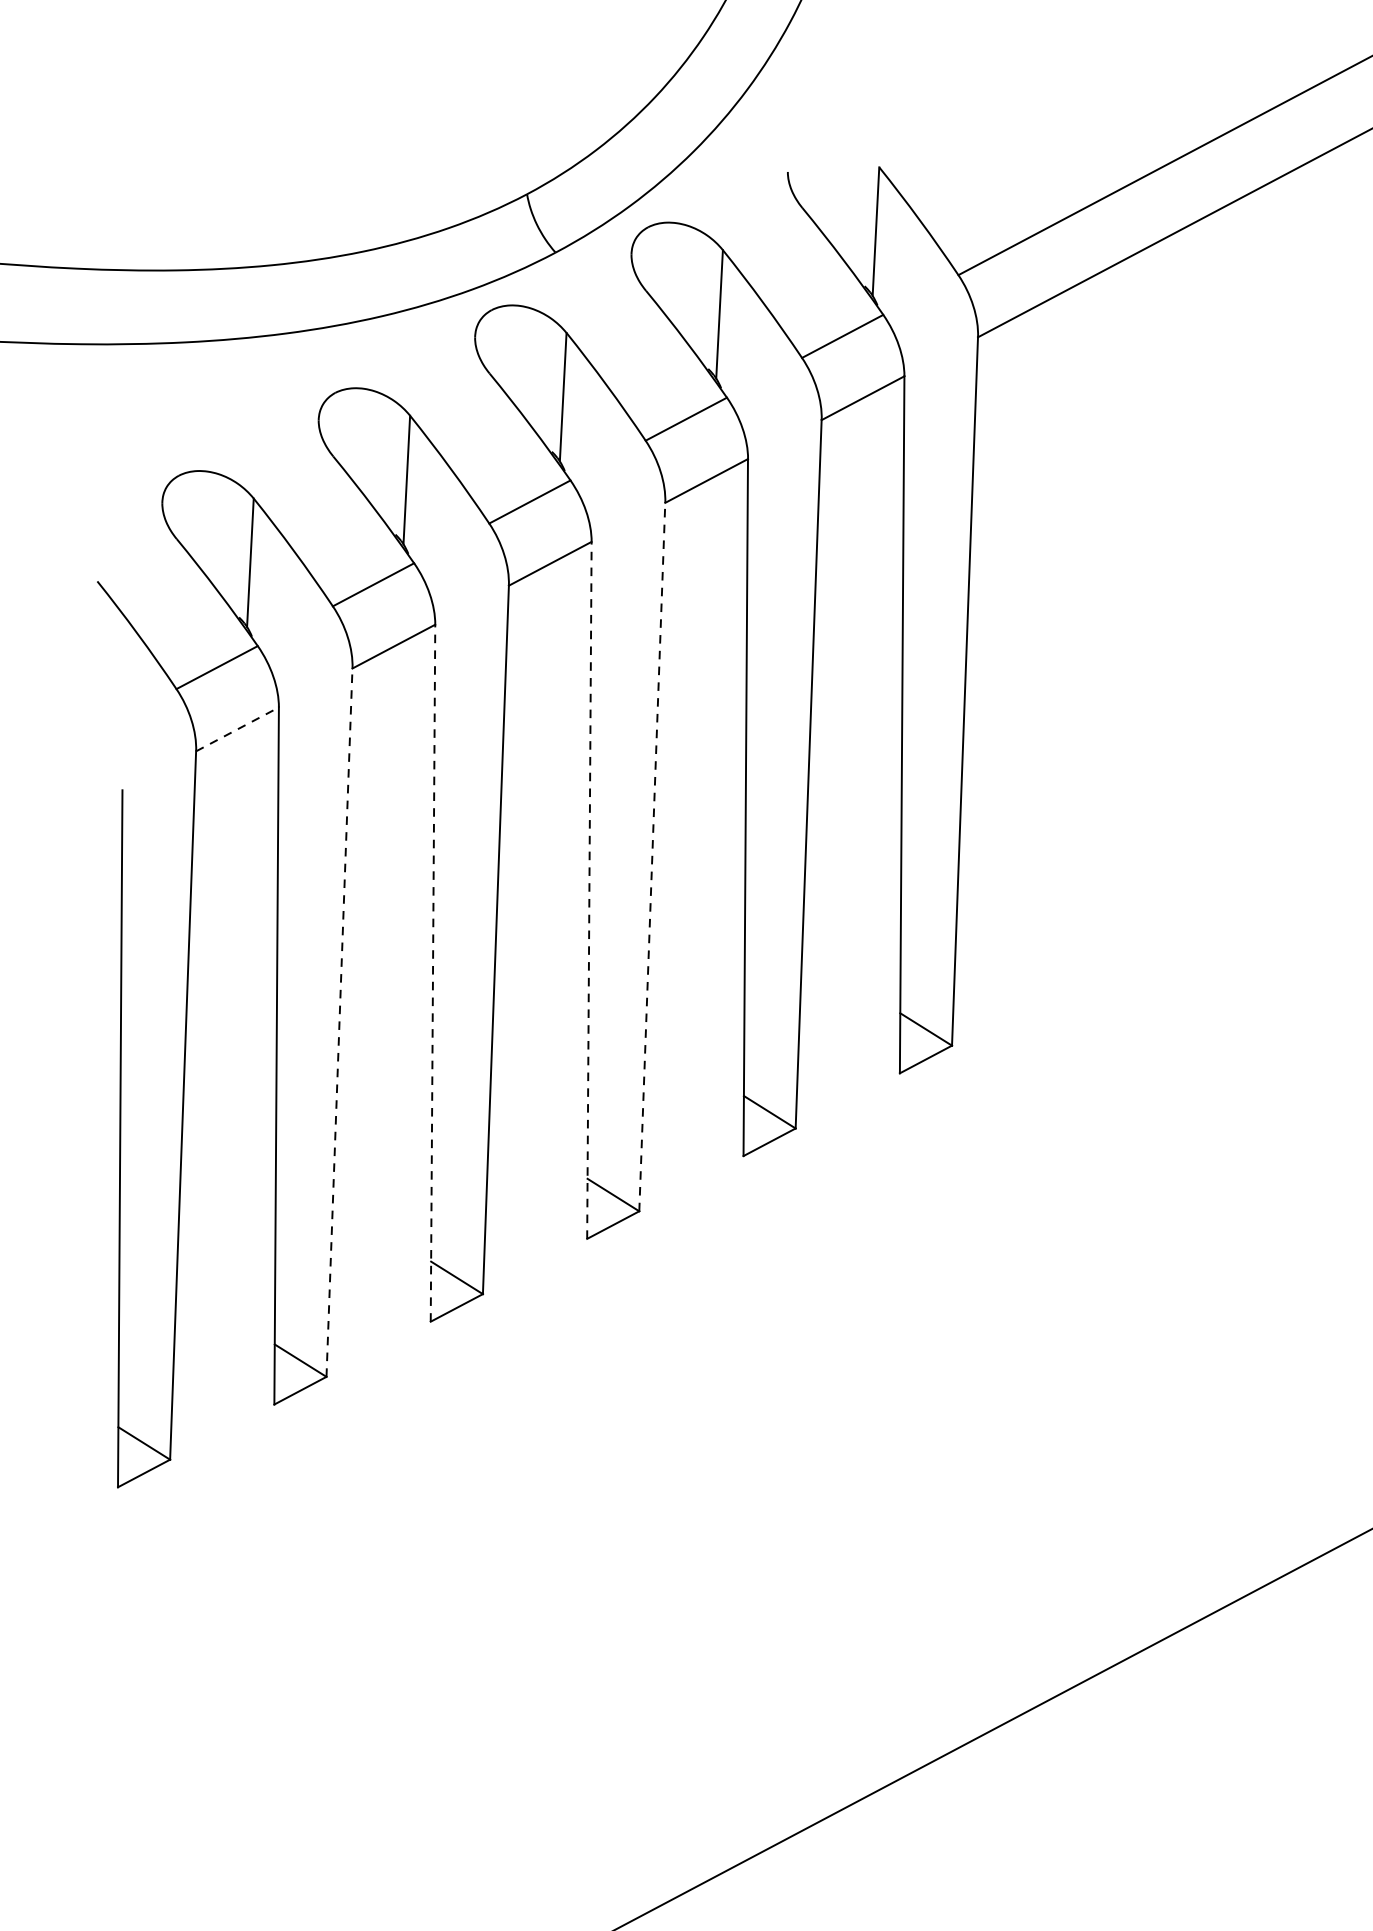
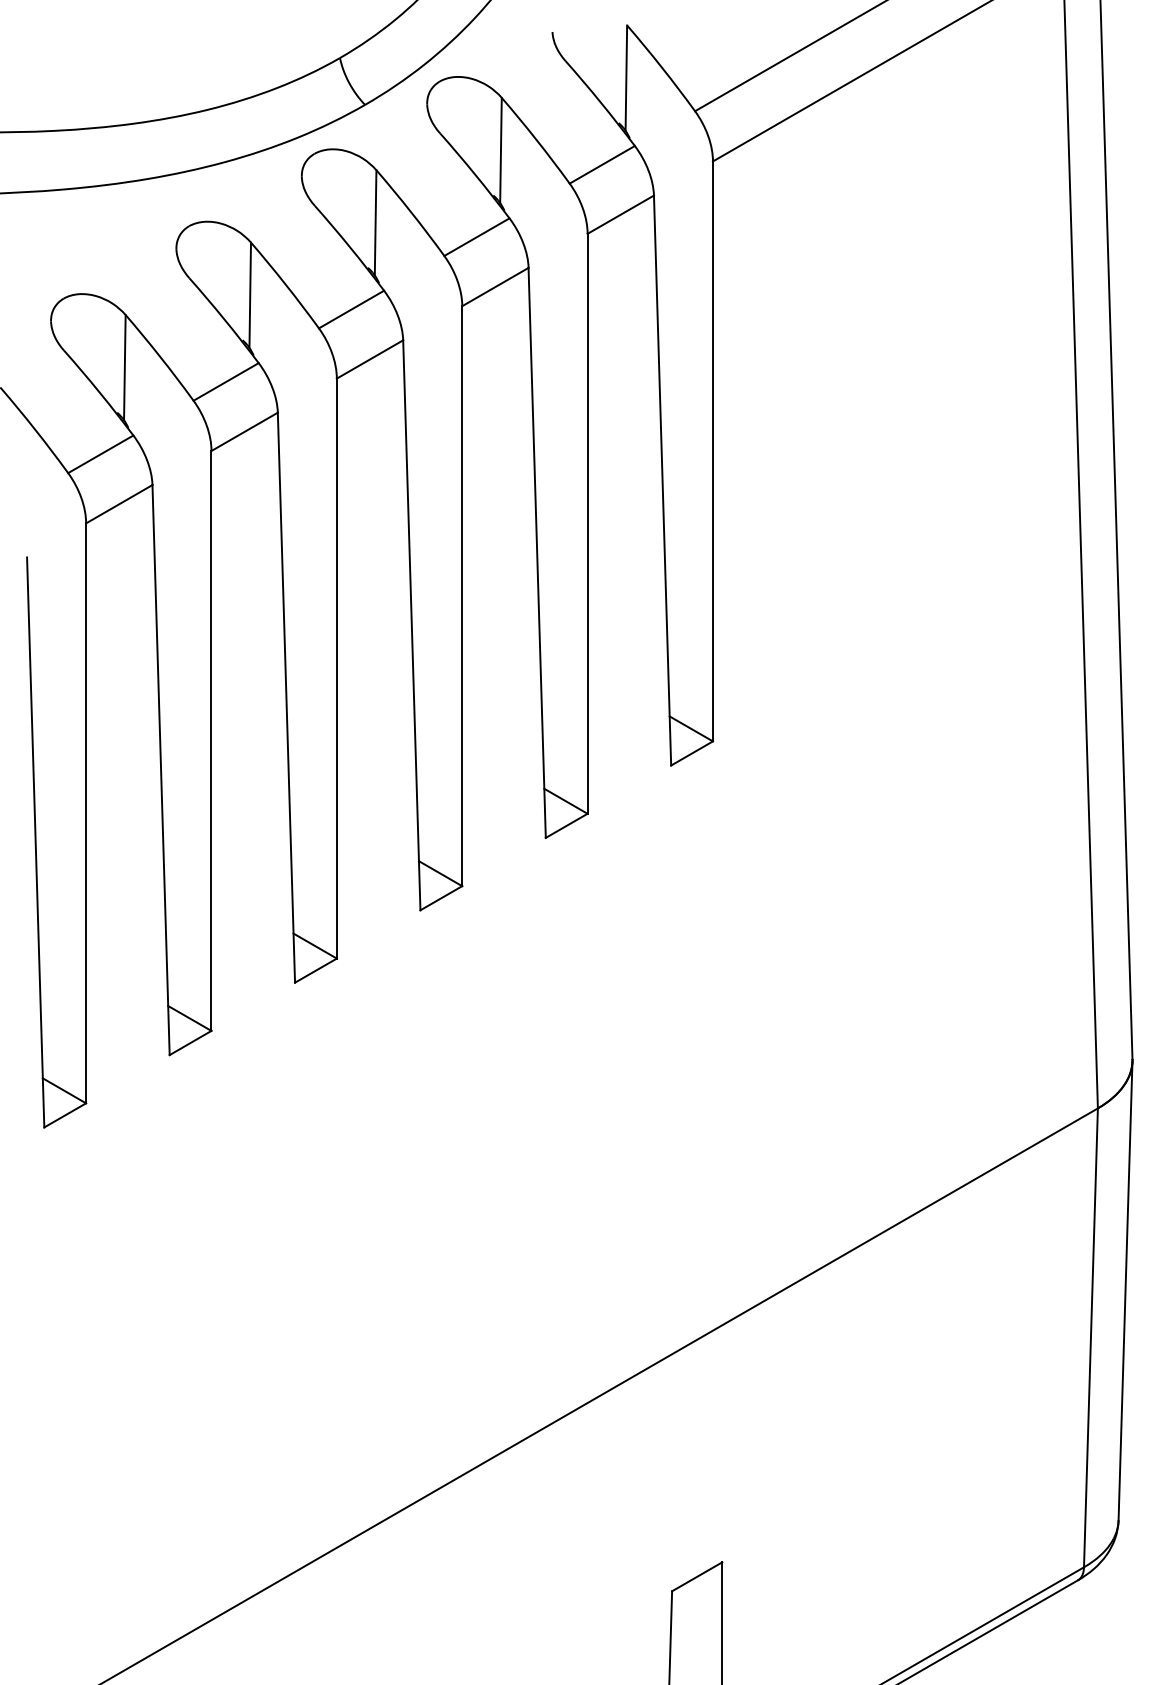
line: (237, 728) -> (119, 503), dashed -> solid
line: (652, 857) -> (462, 596), dashed -> solid
line: (589, 889) -> (411, 624), dashed -> solid
line: (433, 972) -> (286, 697), dashed -> solid
line: (339, 1022) -> (211, 740), dashed -> solid

